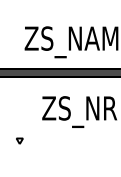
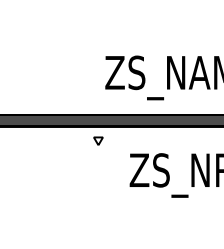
part: (19, 140) -> (98, 140), moved

